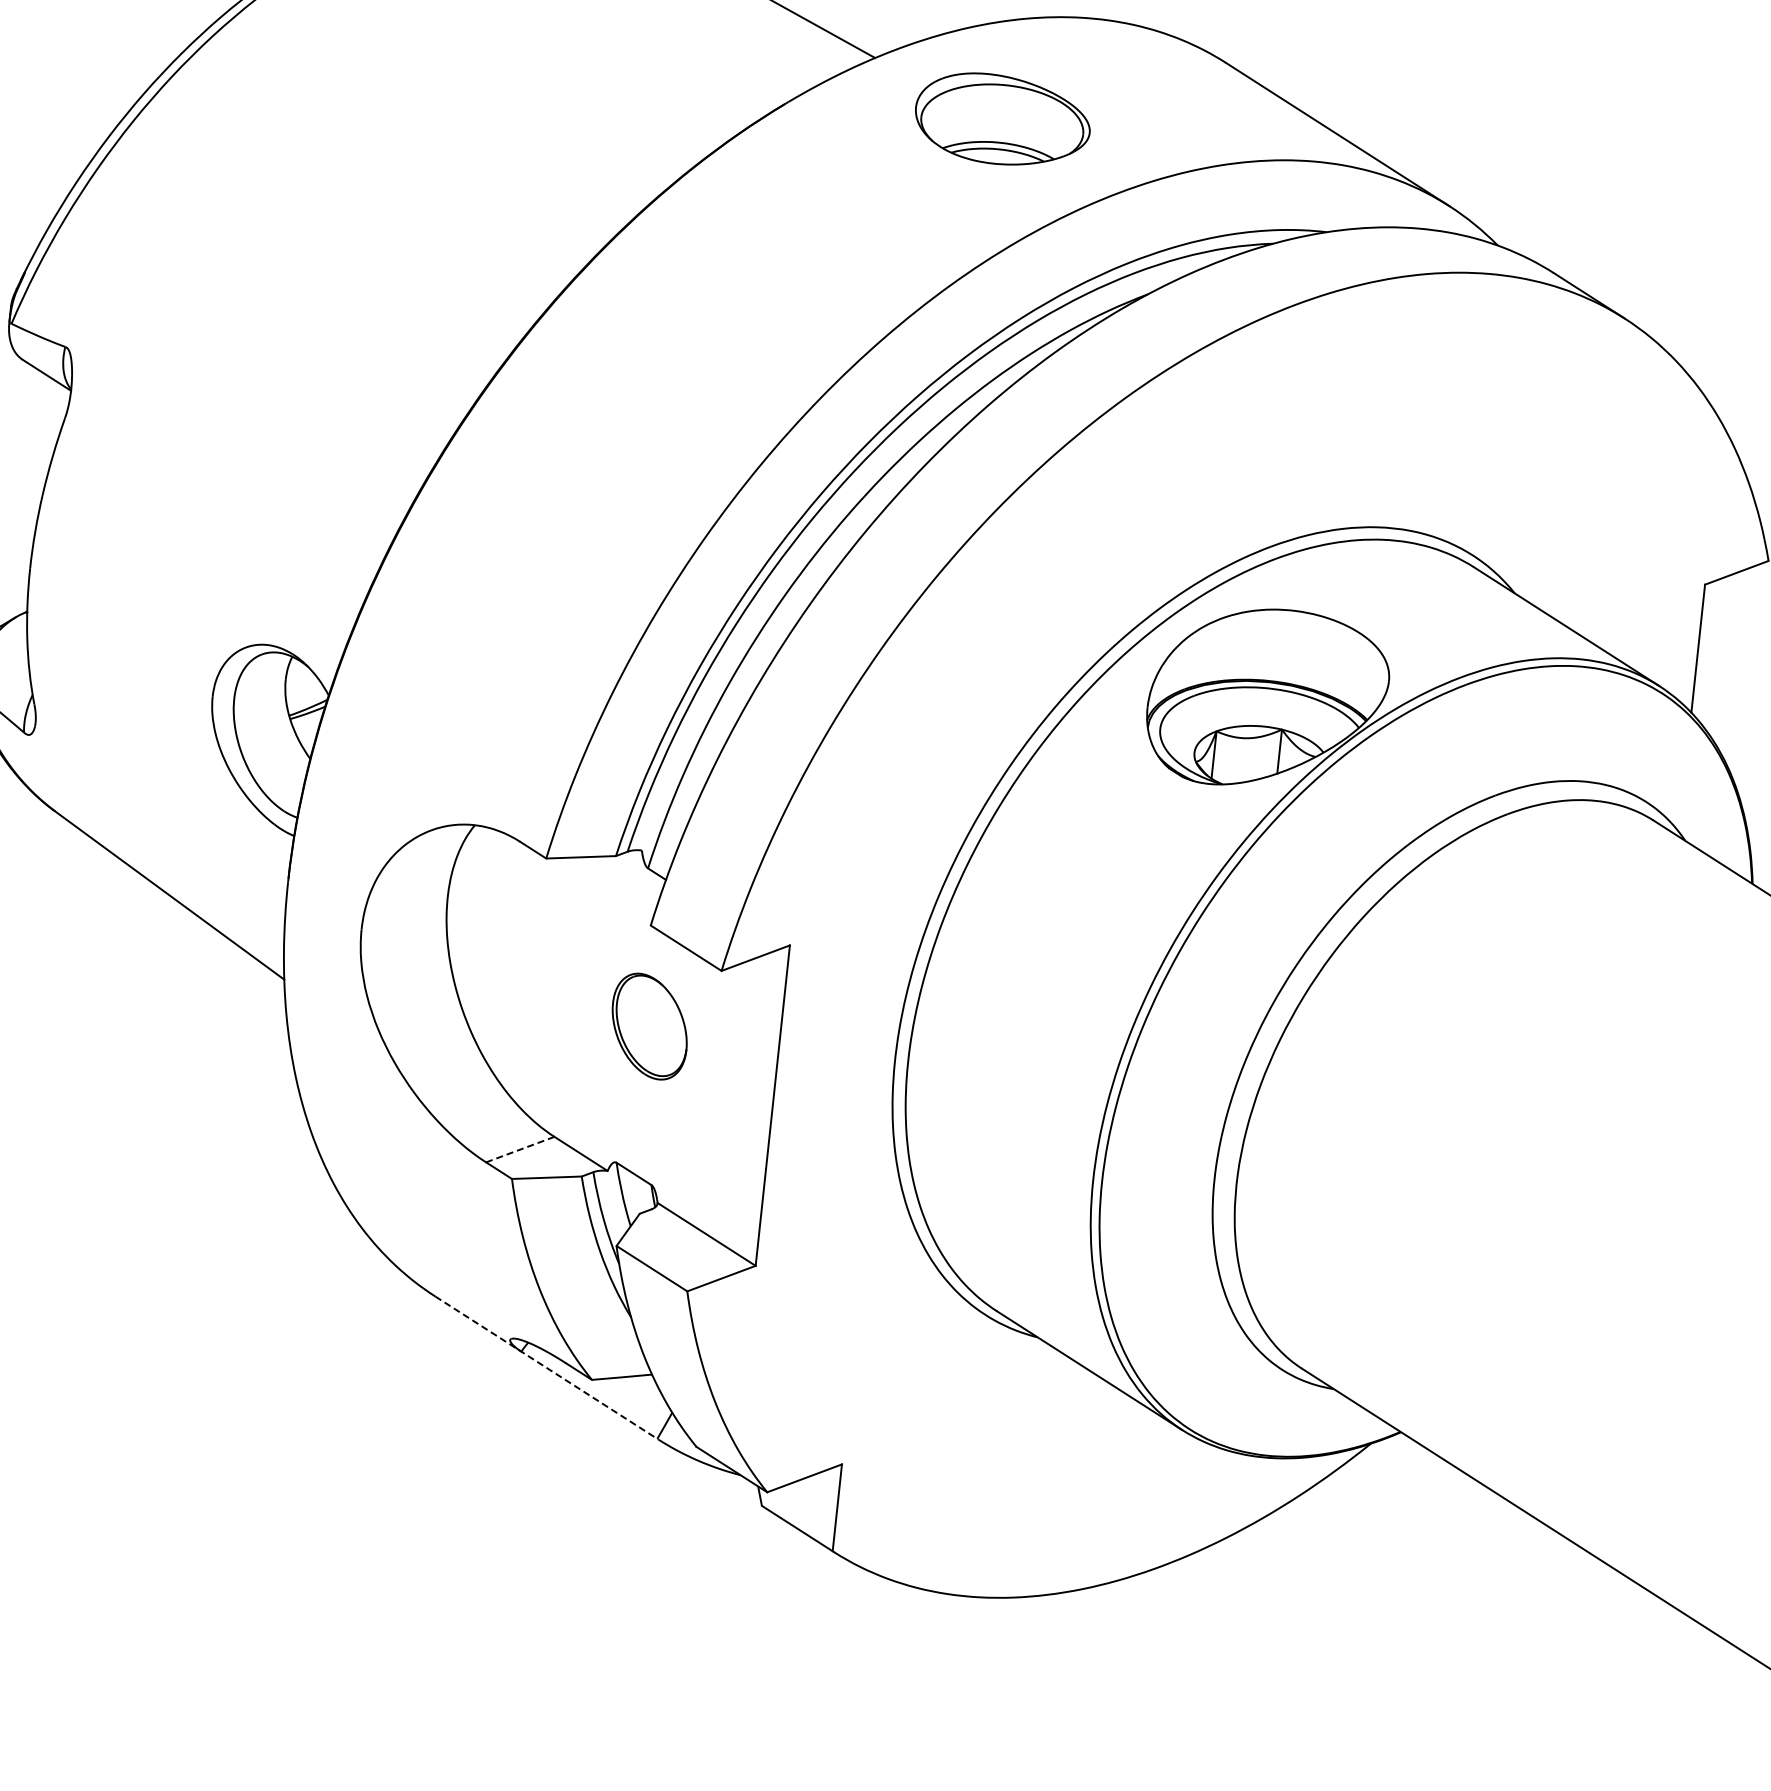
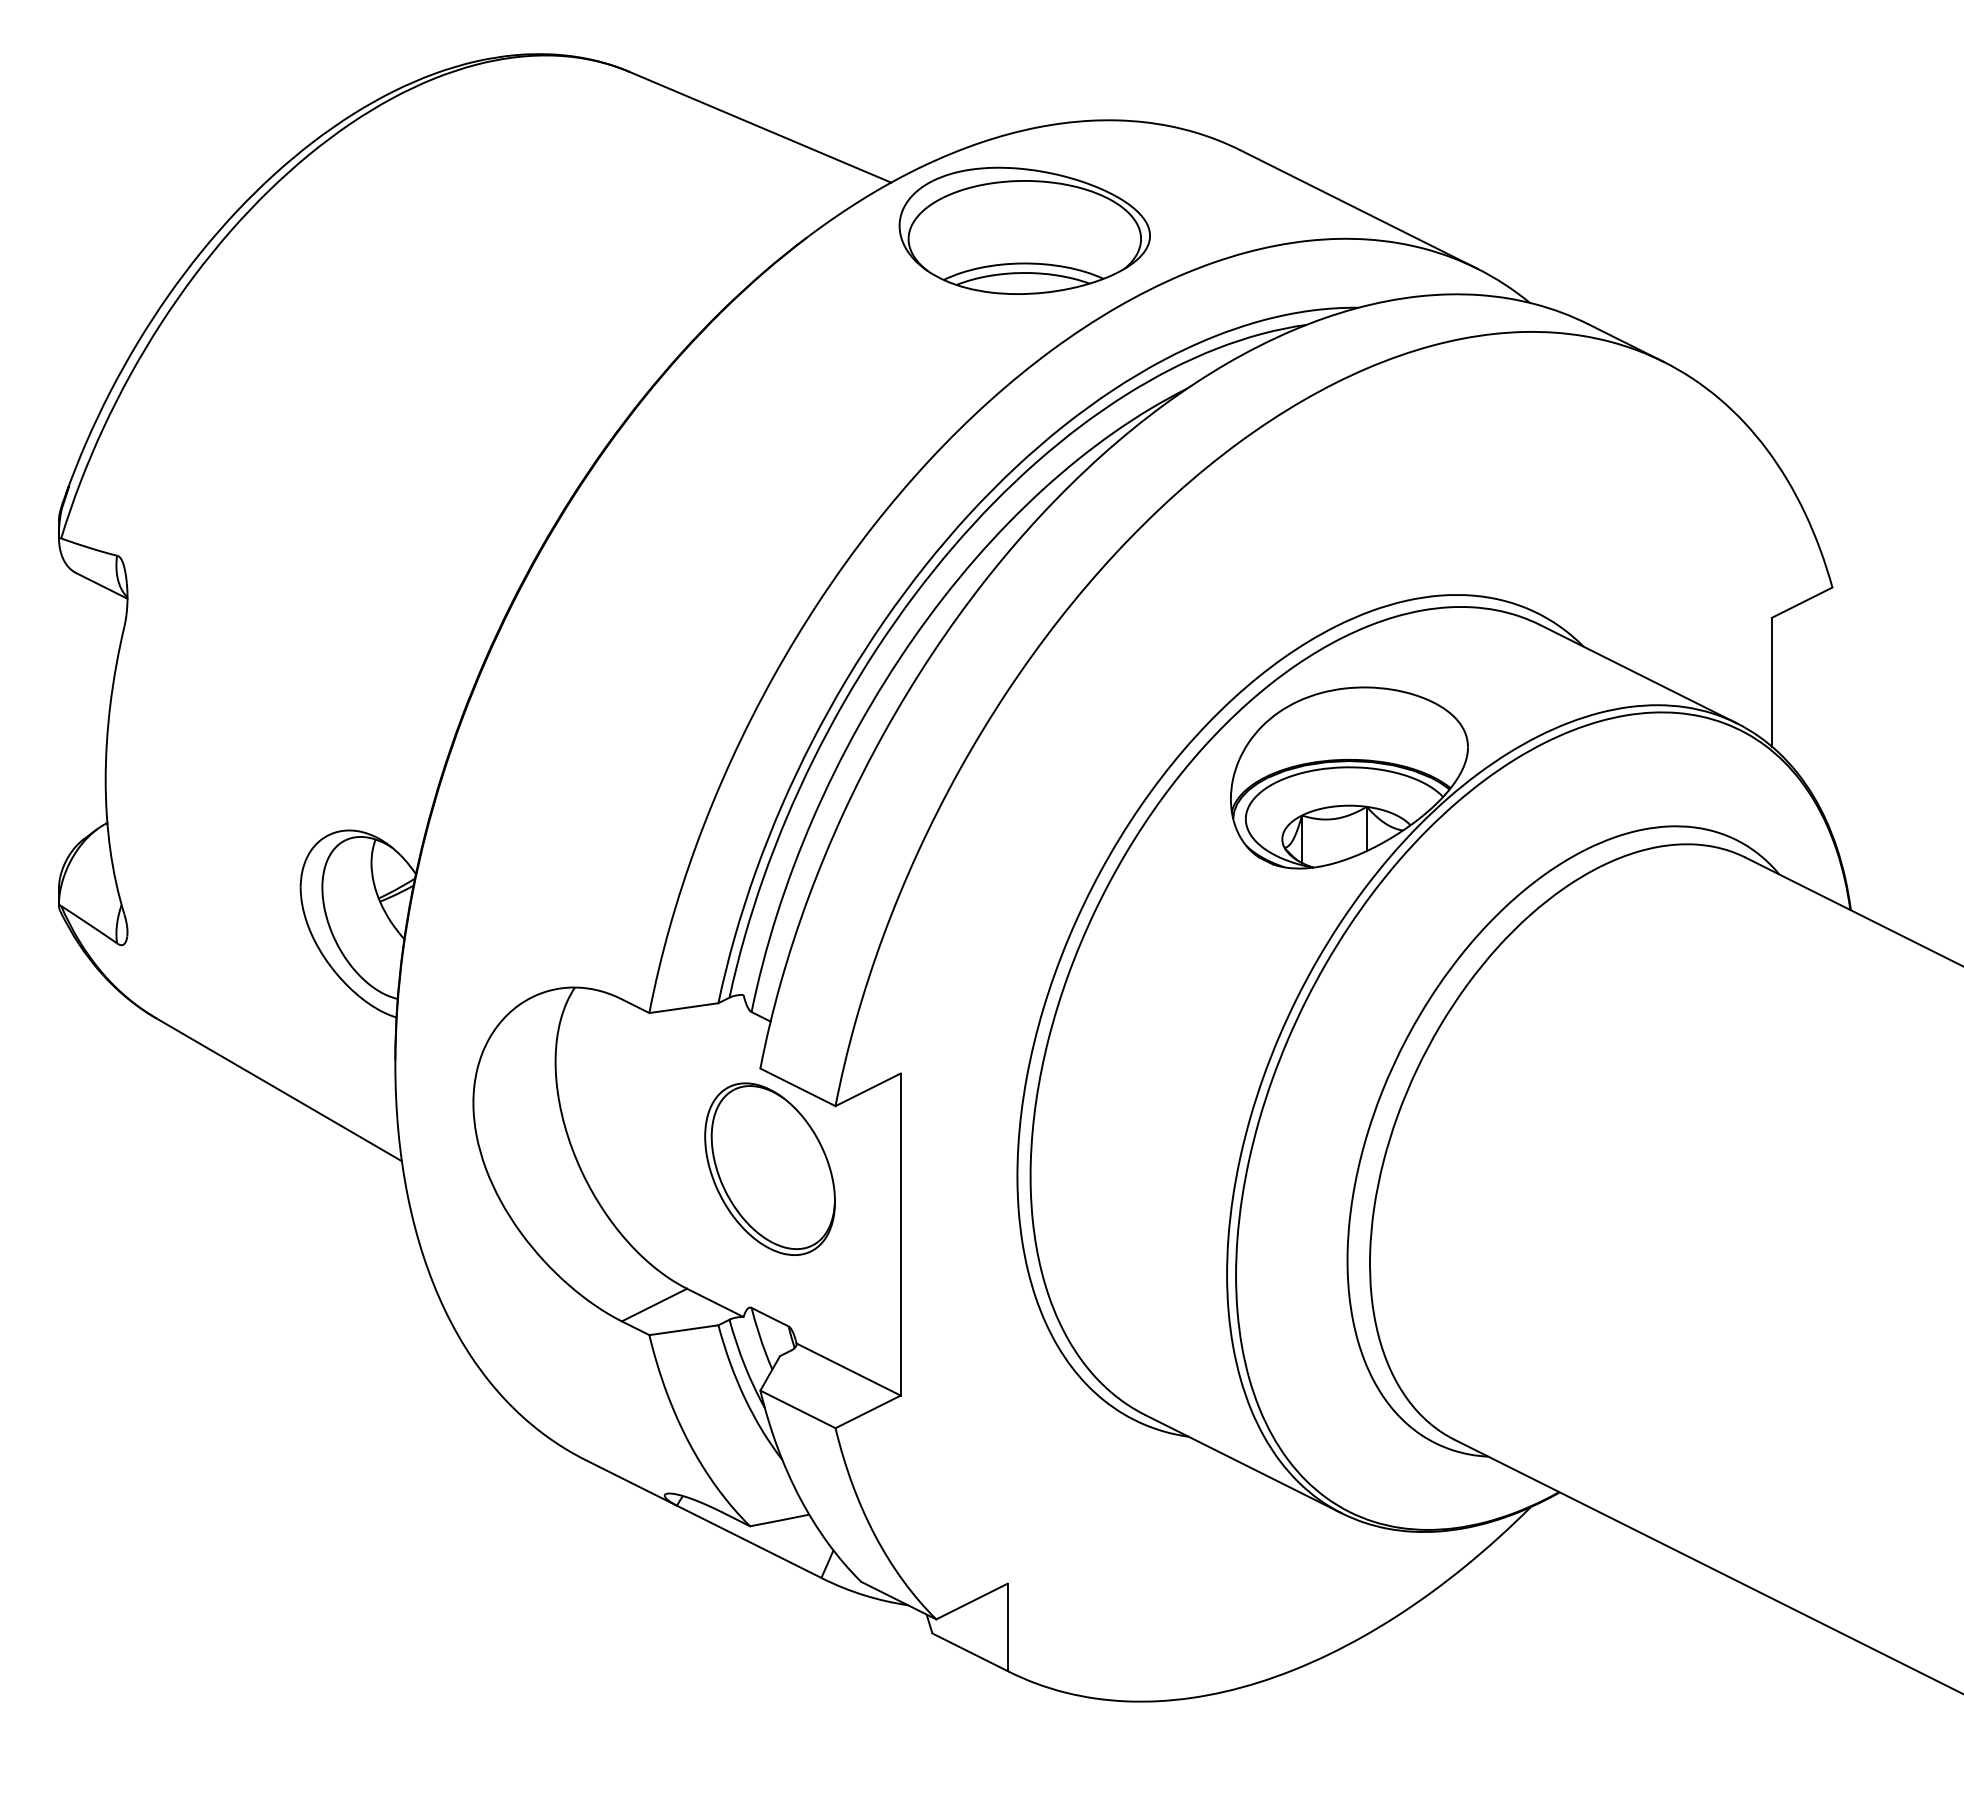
part: (1002, 119) -> (1024, 230), size x1.43
part: (649, 1025) -> (769, 1168), size x1.67
line: (520, 1150) -> (654, 1305), dashed -> solid
line: (547, 1368) -> (704, 1519), dashed -> solid

